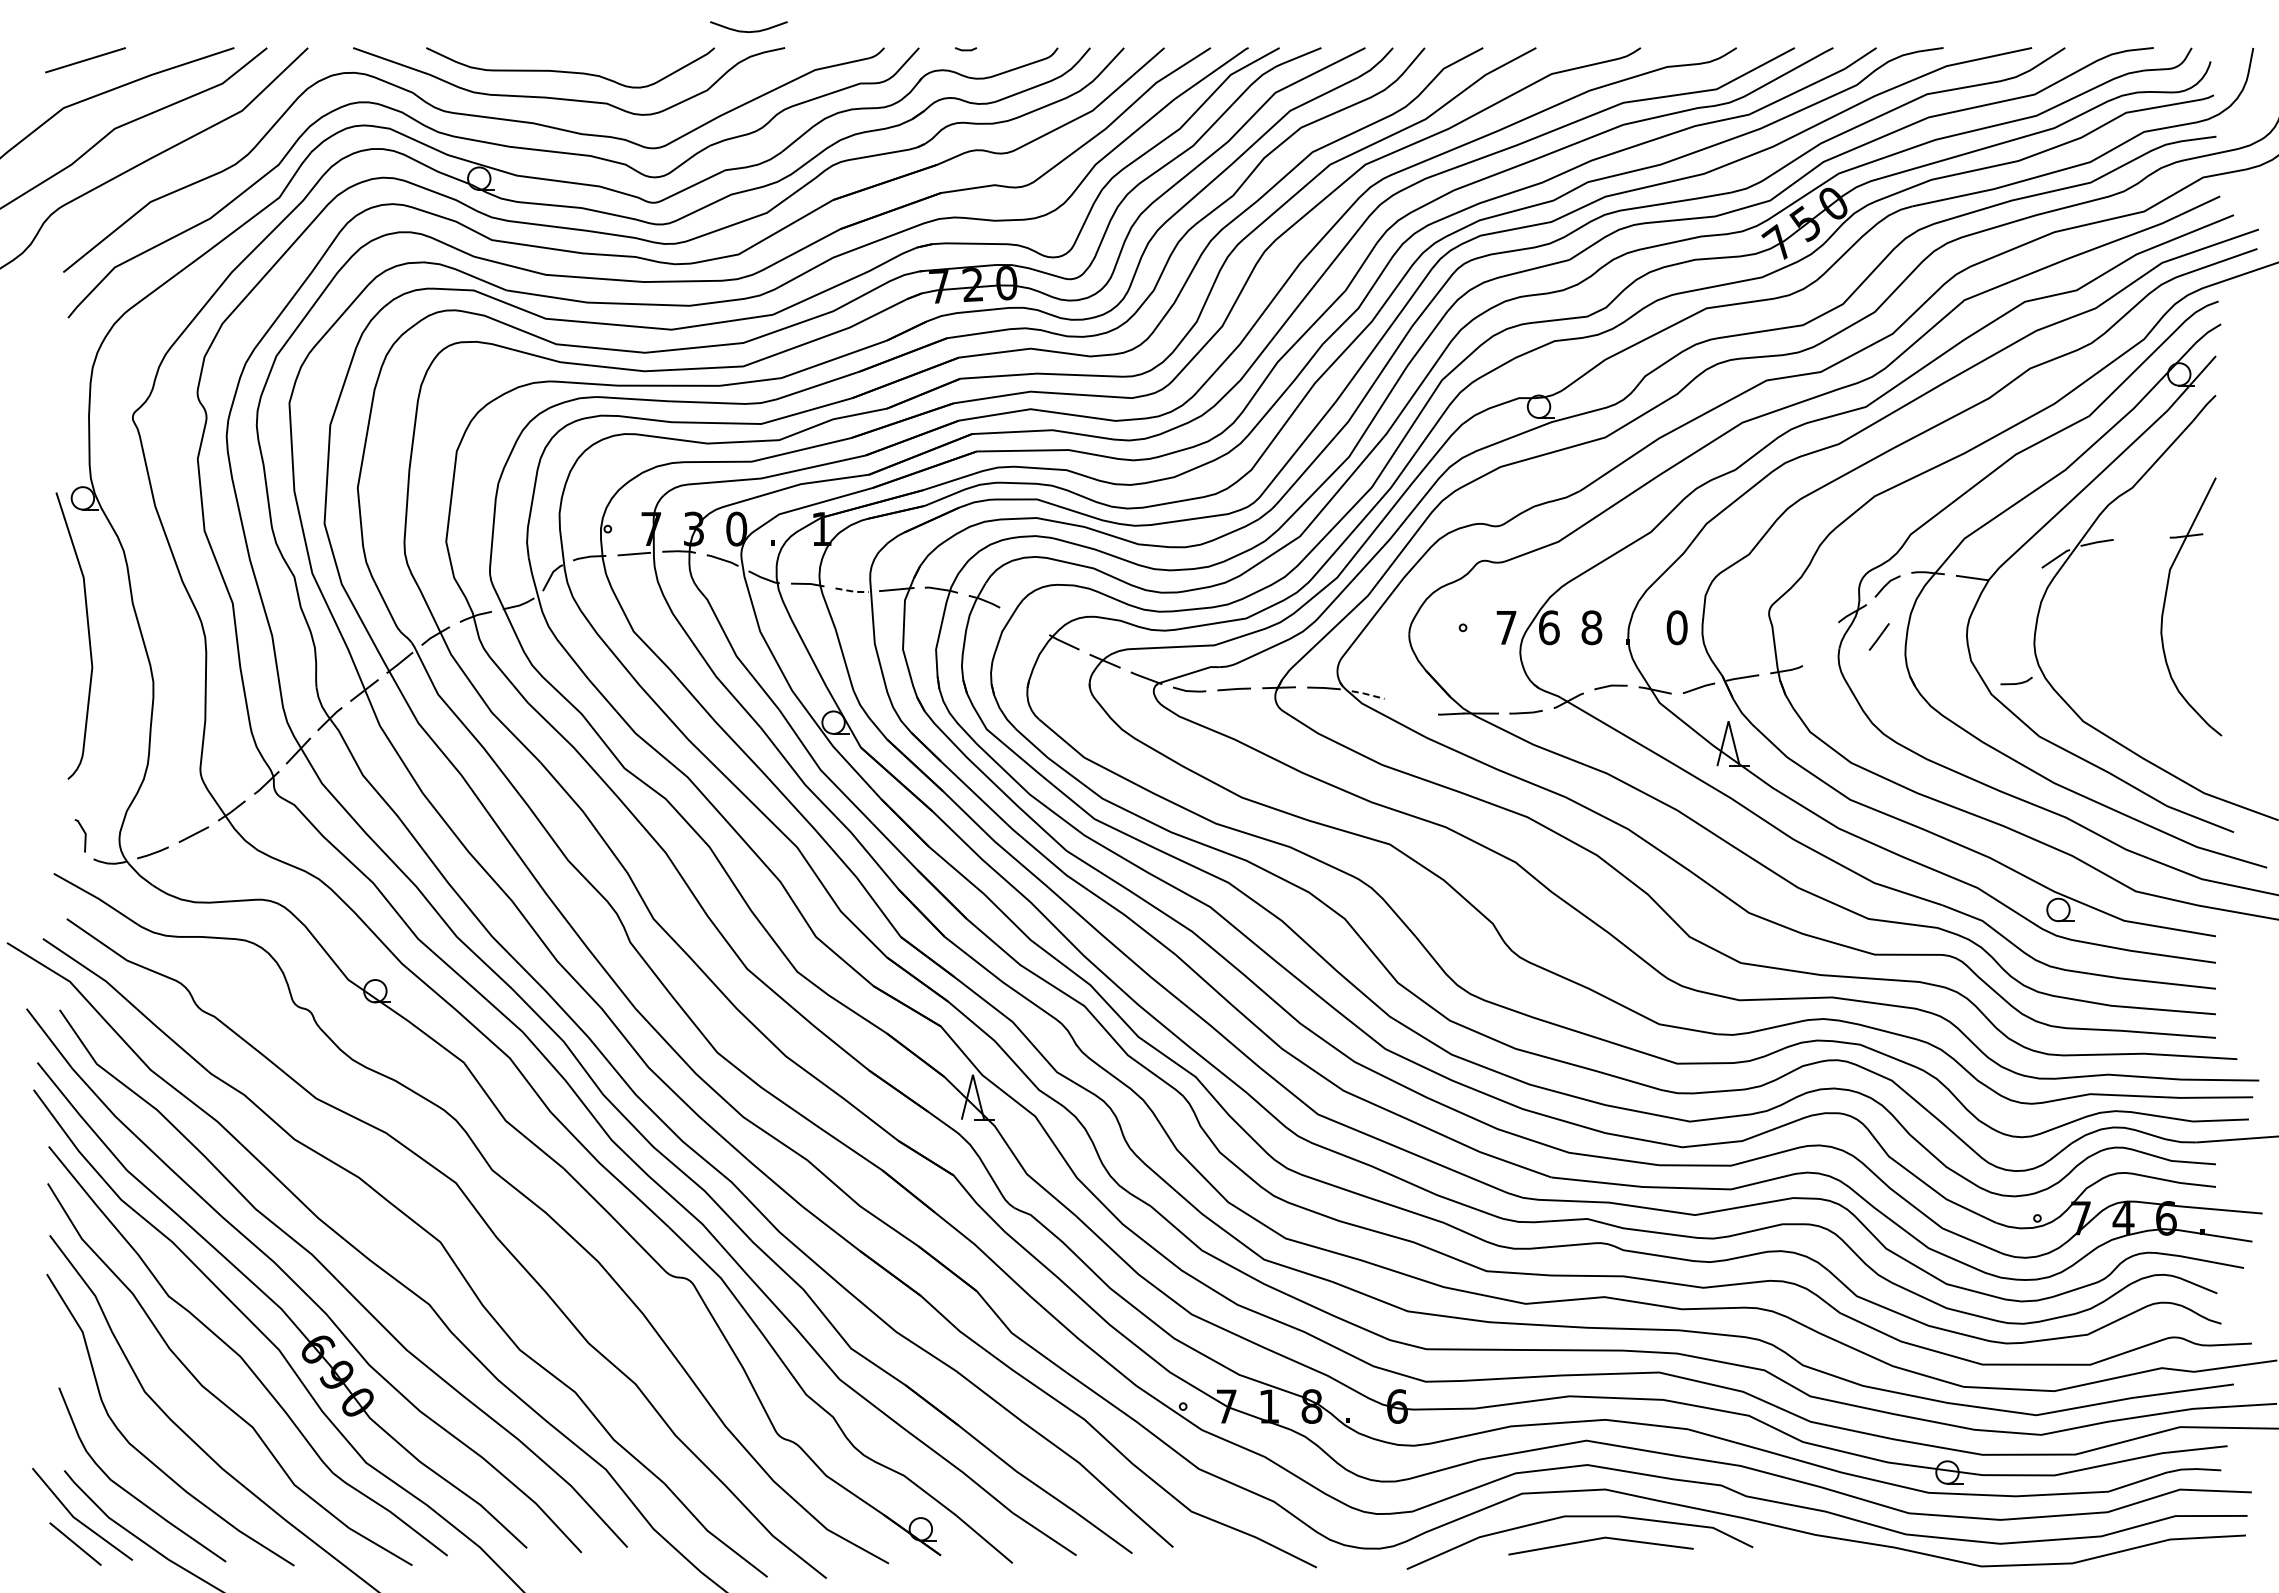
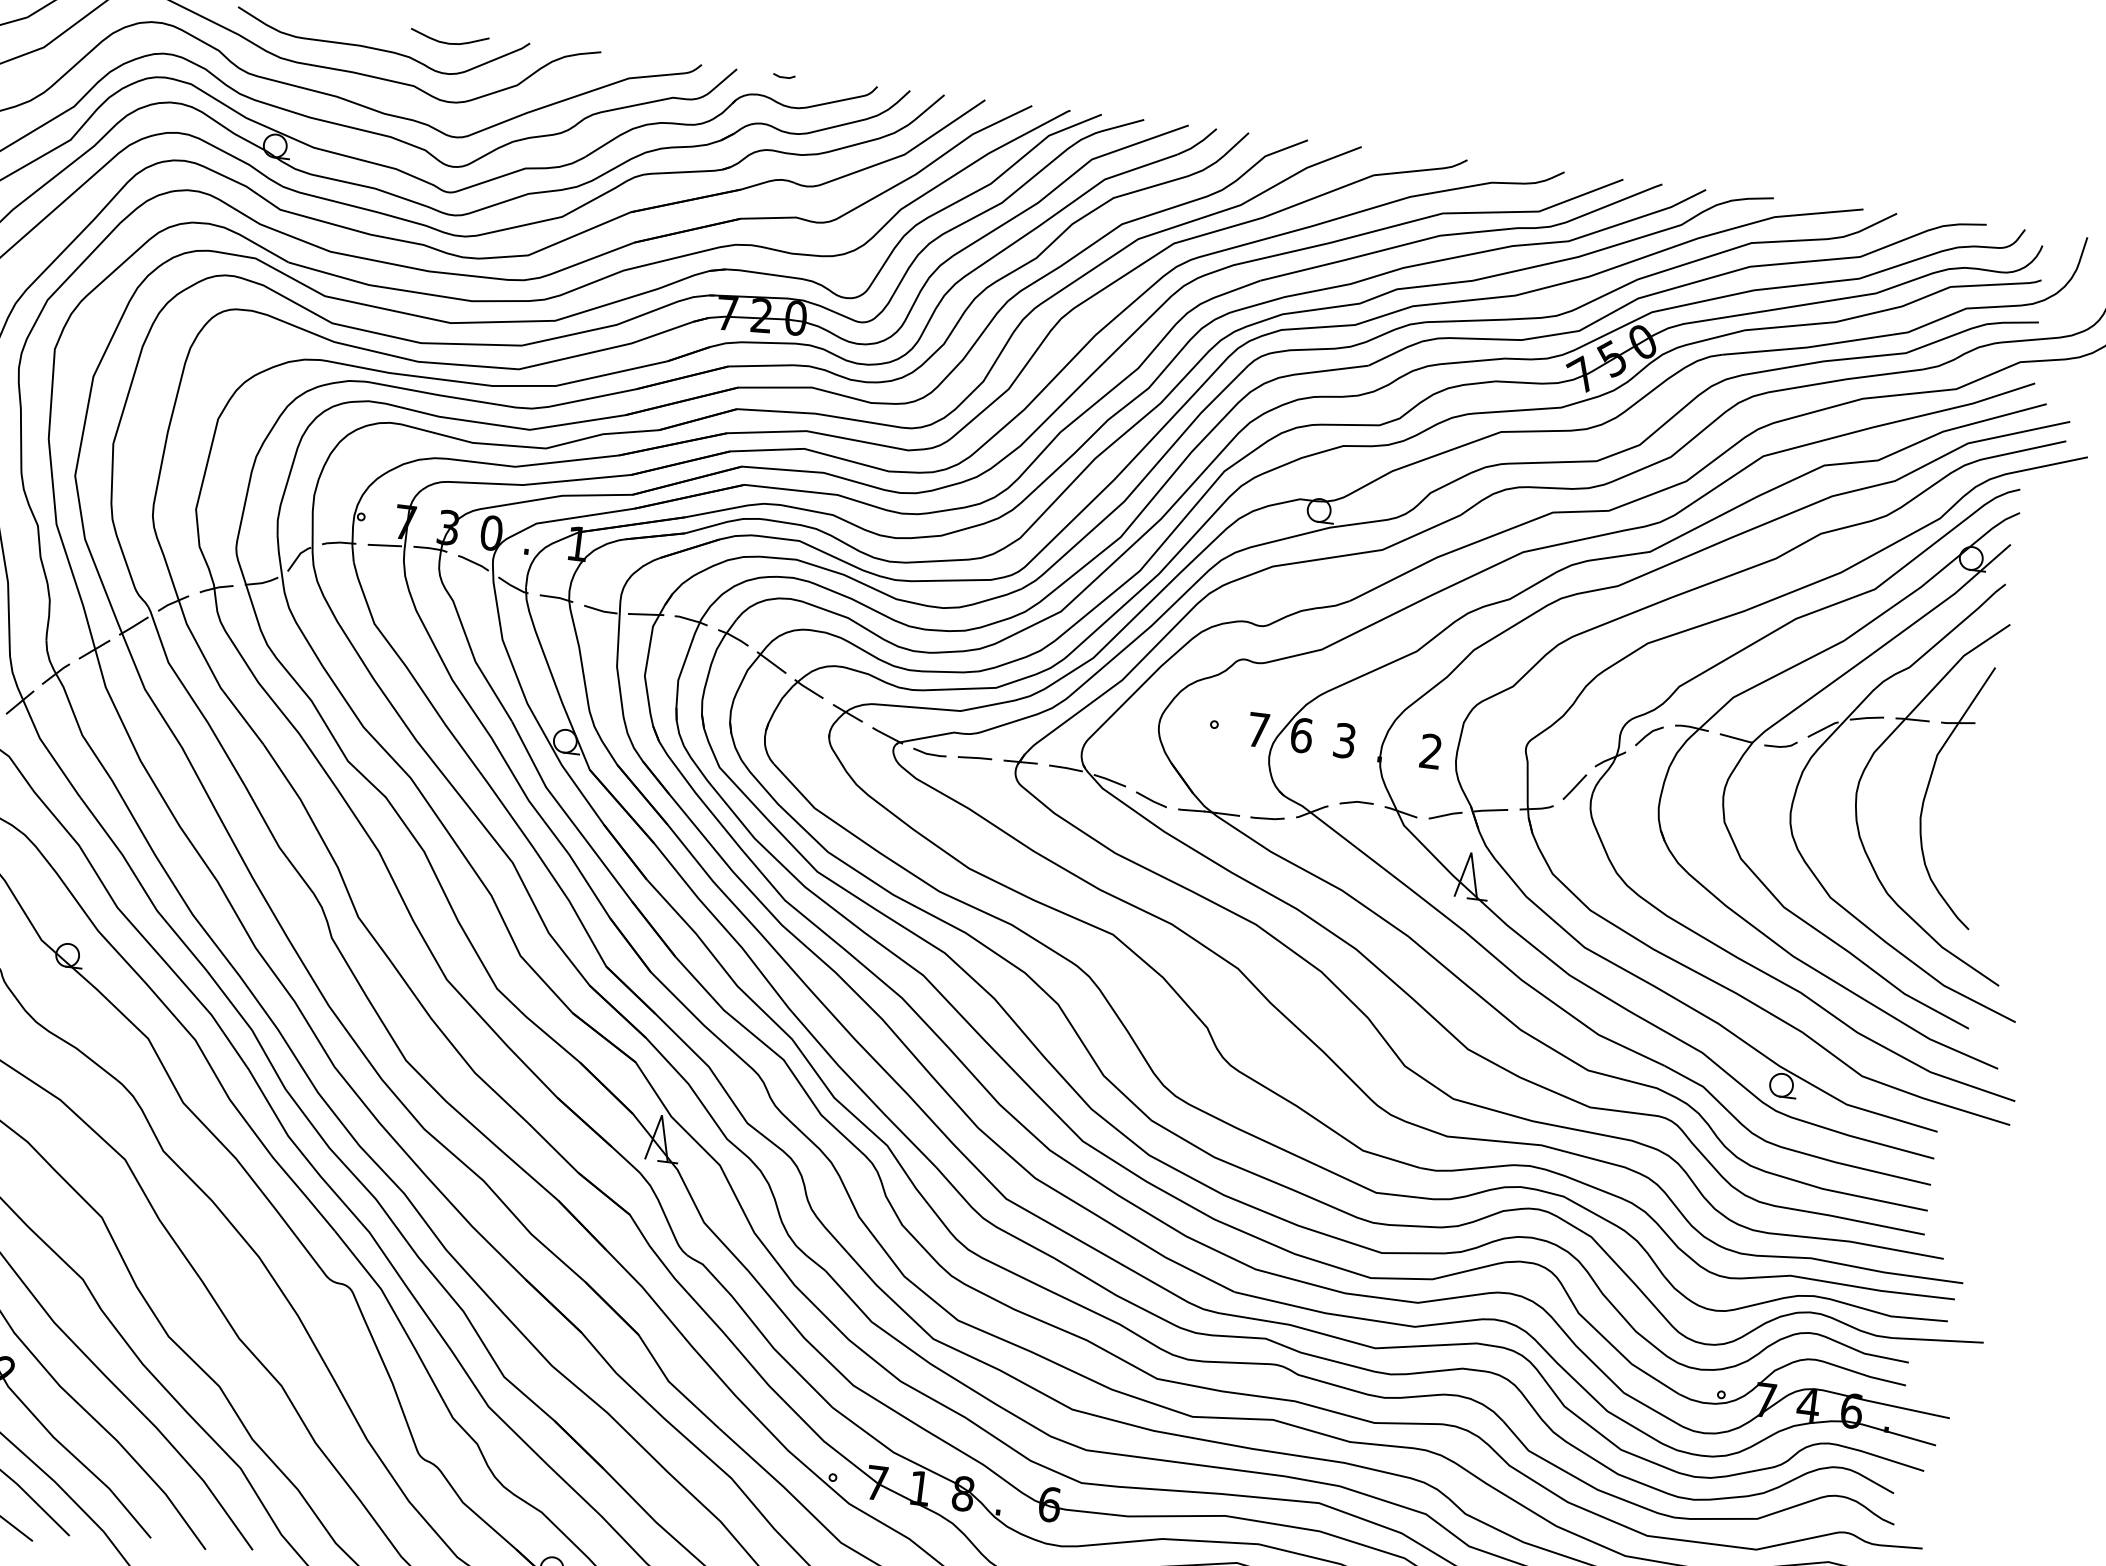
curve: (748, 31) -> (448, 43), moved
part: (2158, 538) -> (1929, 721), added
line: (852, 591) -> (601, 610), dashed -> solid
line: (1024, 620) -> (771, 661), added
text: (1591, 627) -> (1344, 740), 8 -> 3
text: (1676, 627) -> (1430, 751), 0 -> 2
line: (1878, 636) -> (1574, 786), moved
curve: (2017, 682) -> (1781, 745), moved
line: (1367, 694) -> (1109, 780), dashed -> solid
line: (1410, 708) -> (1151, 799), added

